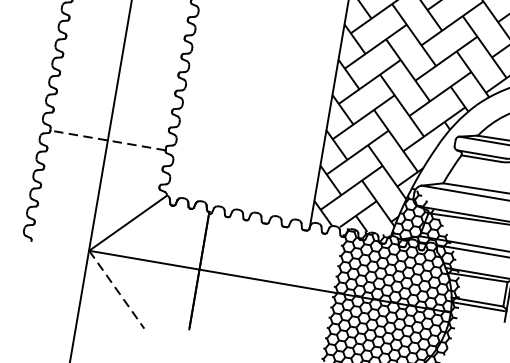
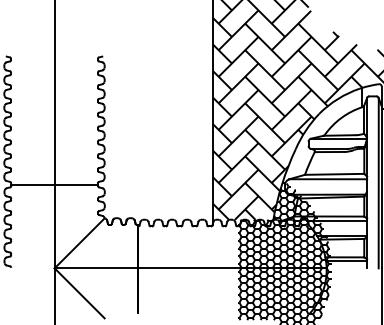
line: (107, 140) -> (54, 185), dashed -> solid
line: (117, 290) -> (80, 293), dashed -> solid

